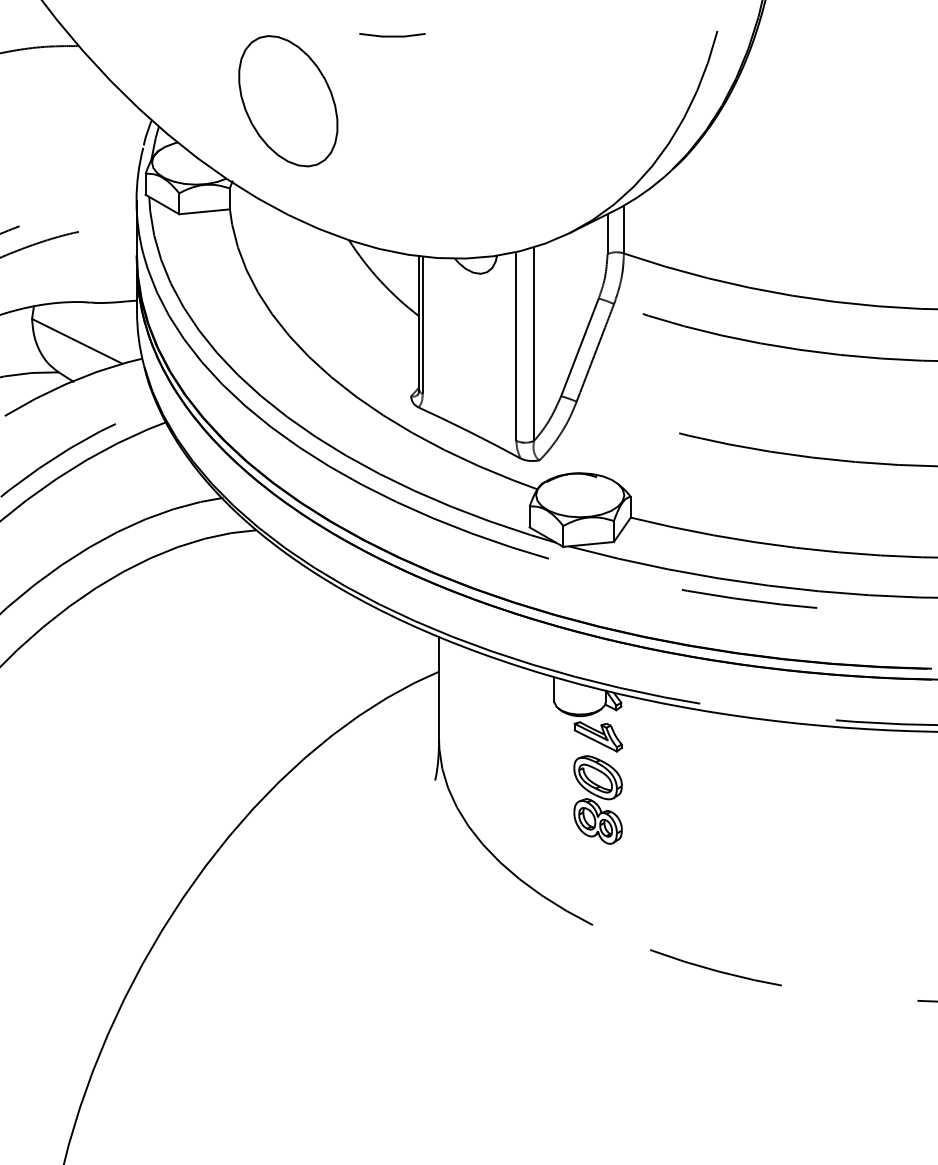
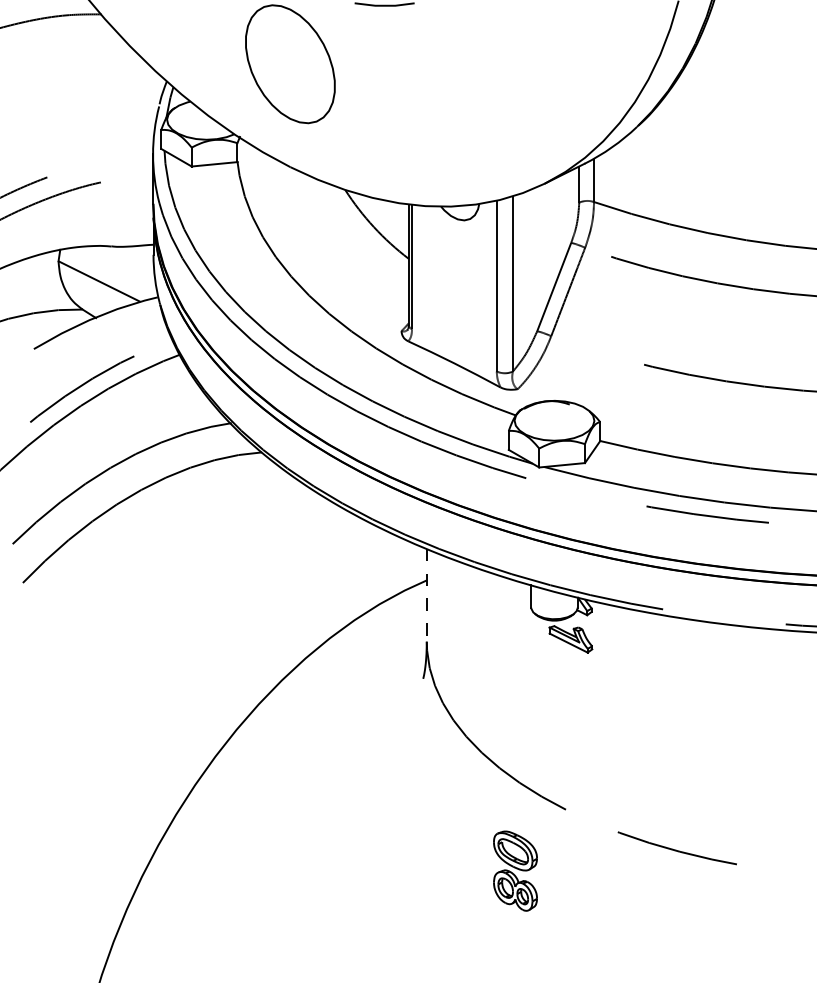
line: (439, 688) -> (427, 595), solid -> dashed
part: (597, 799) -> (514, 870), moved

